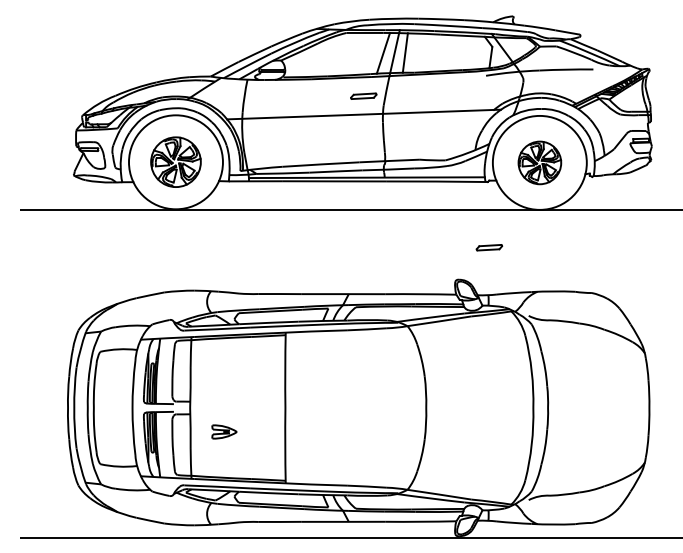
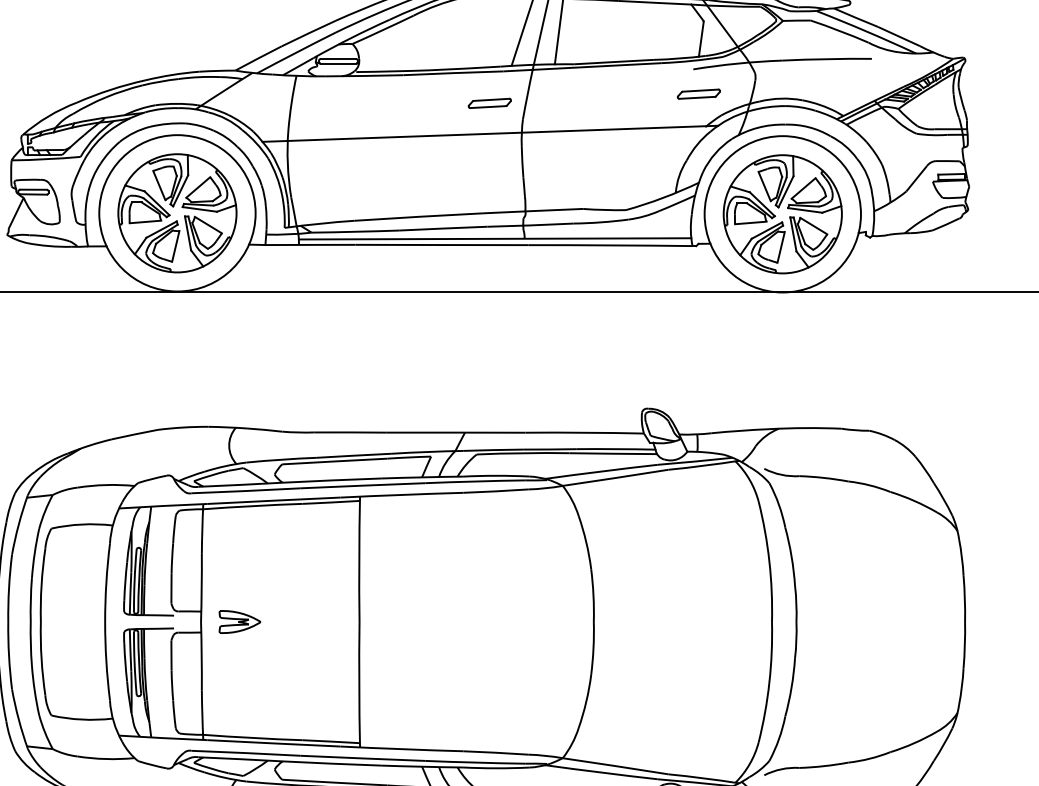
part: (175, 161) -> (176, 211), size x1.43
part: (539, 162) -> (782, 213), size x1.67
part: (489, 247) -> (699, 93), moved
part: (224, 431) -> (239, 621), moved

